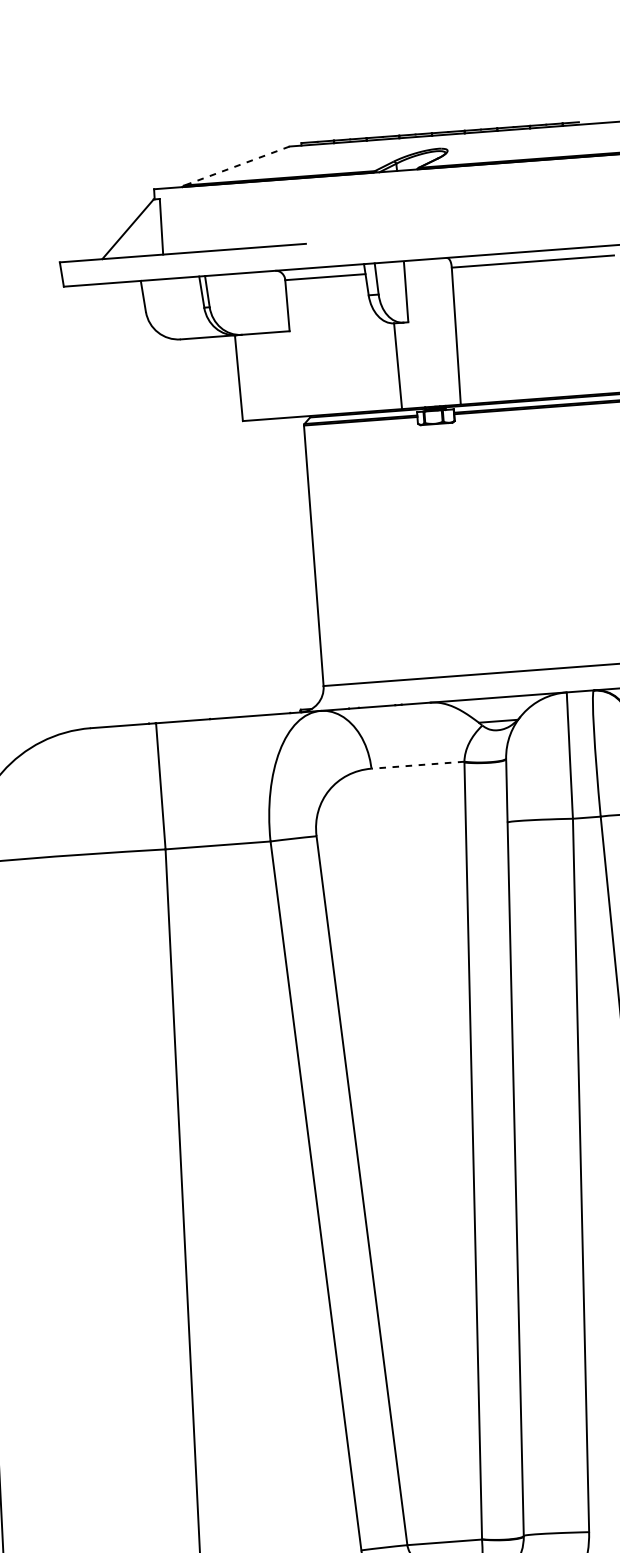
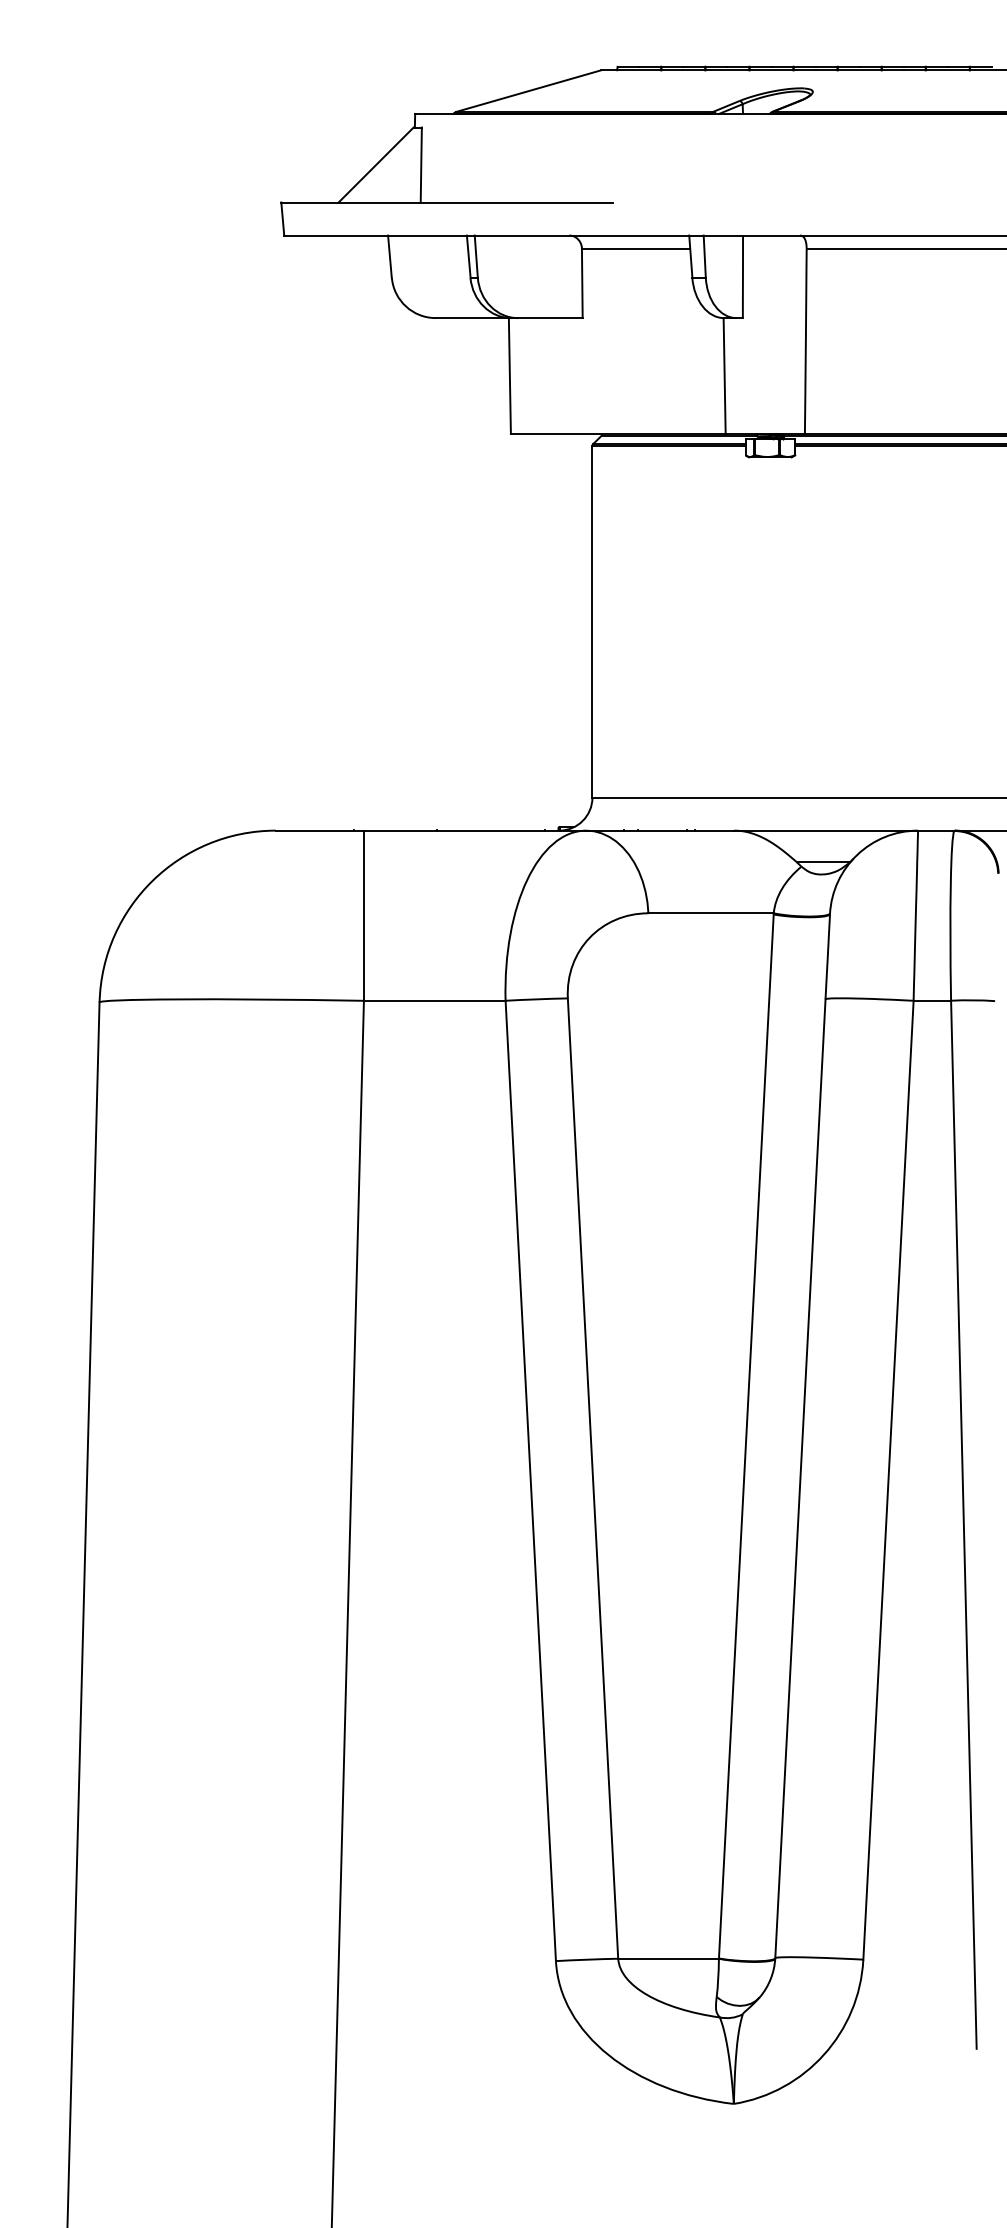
line: (236, 166) -> (528, 91), dashed -> solid
line: (418, 765) -> (711, 913), dashed -> solid

